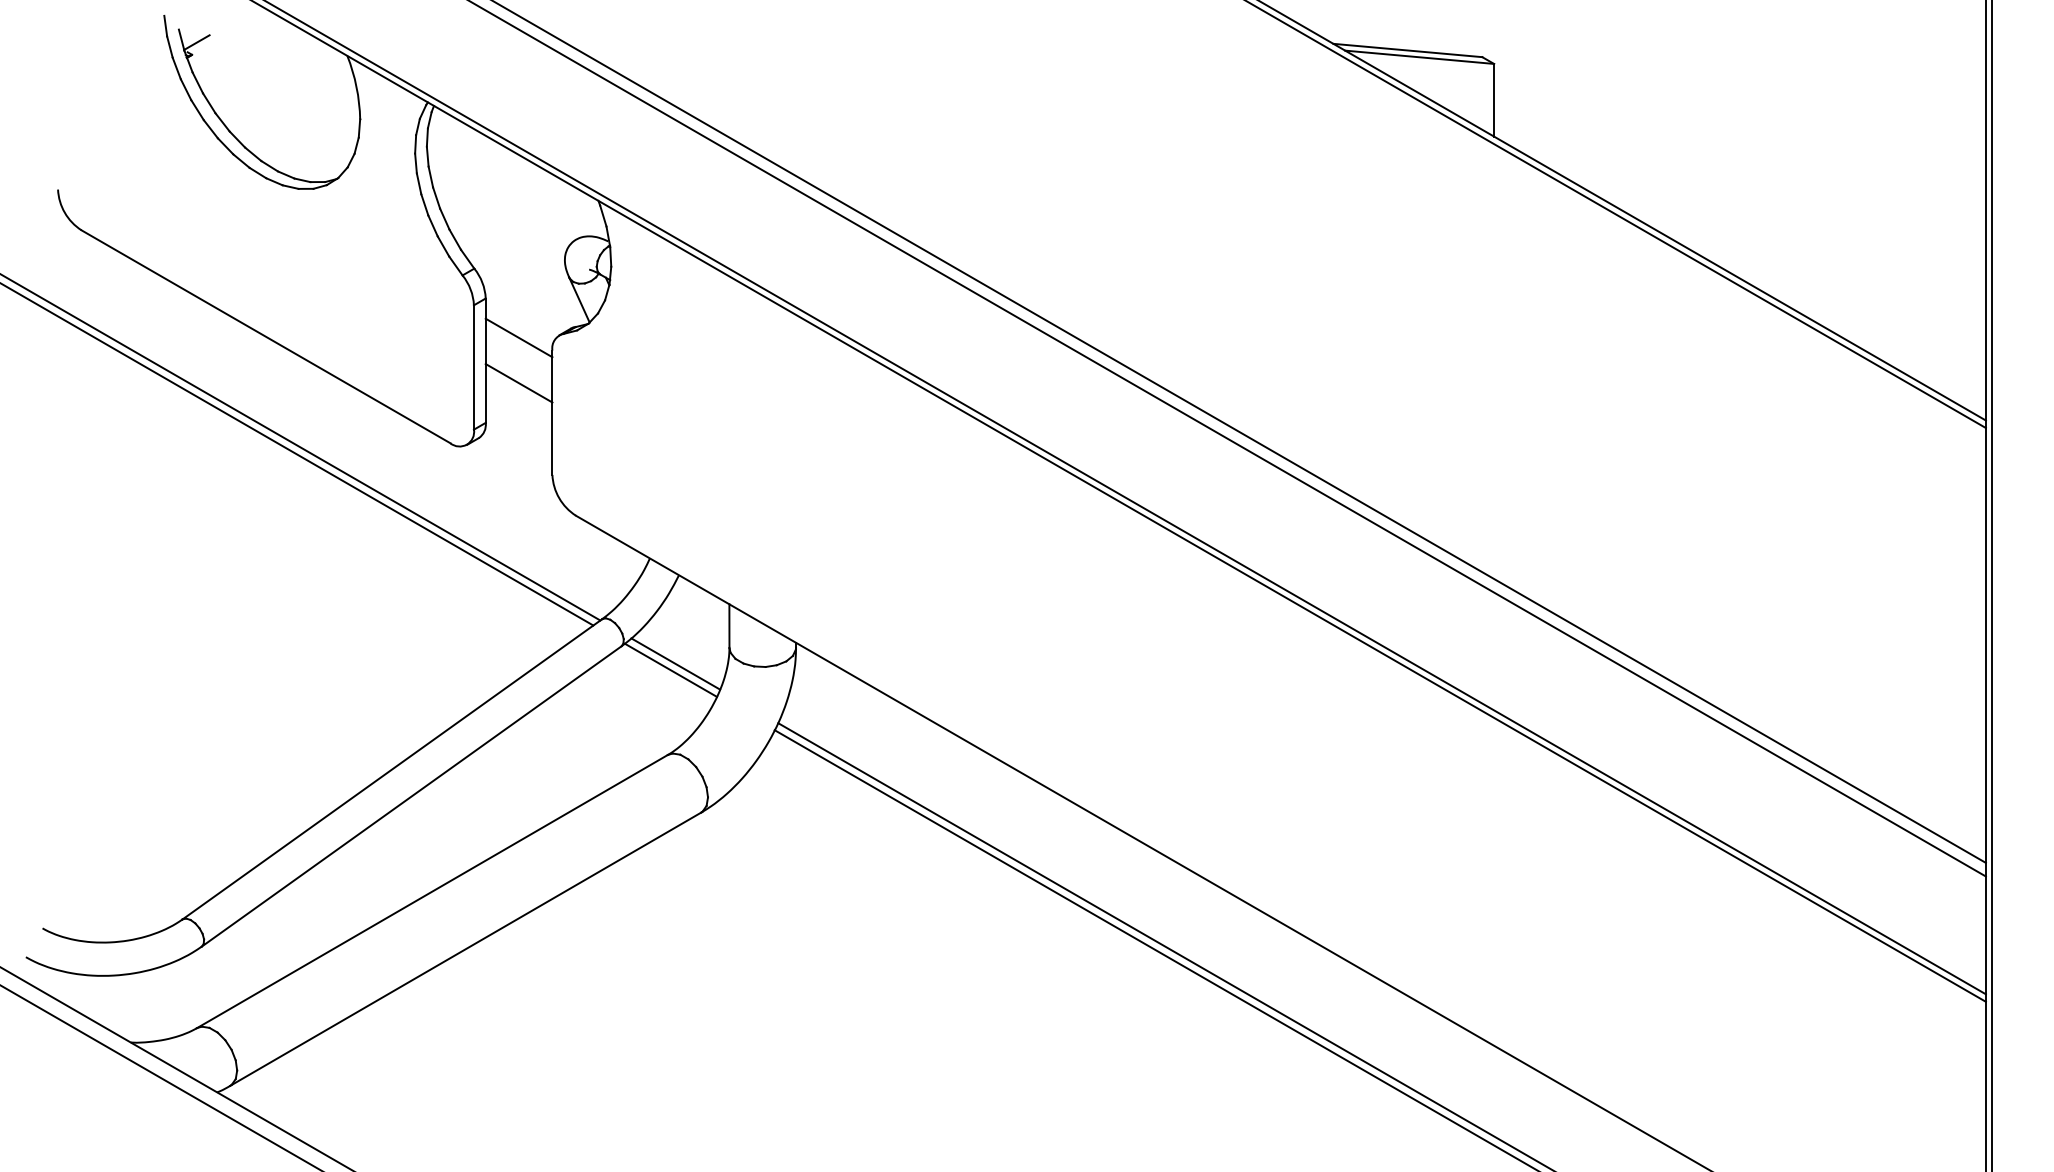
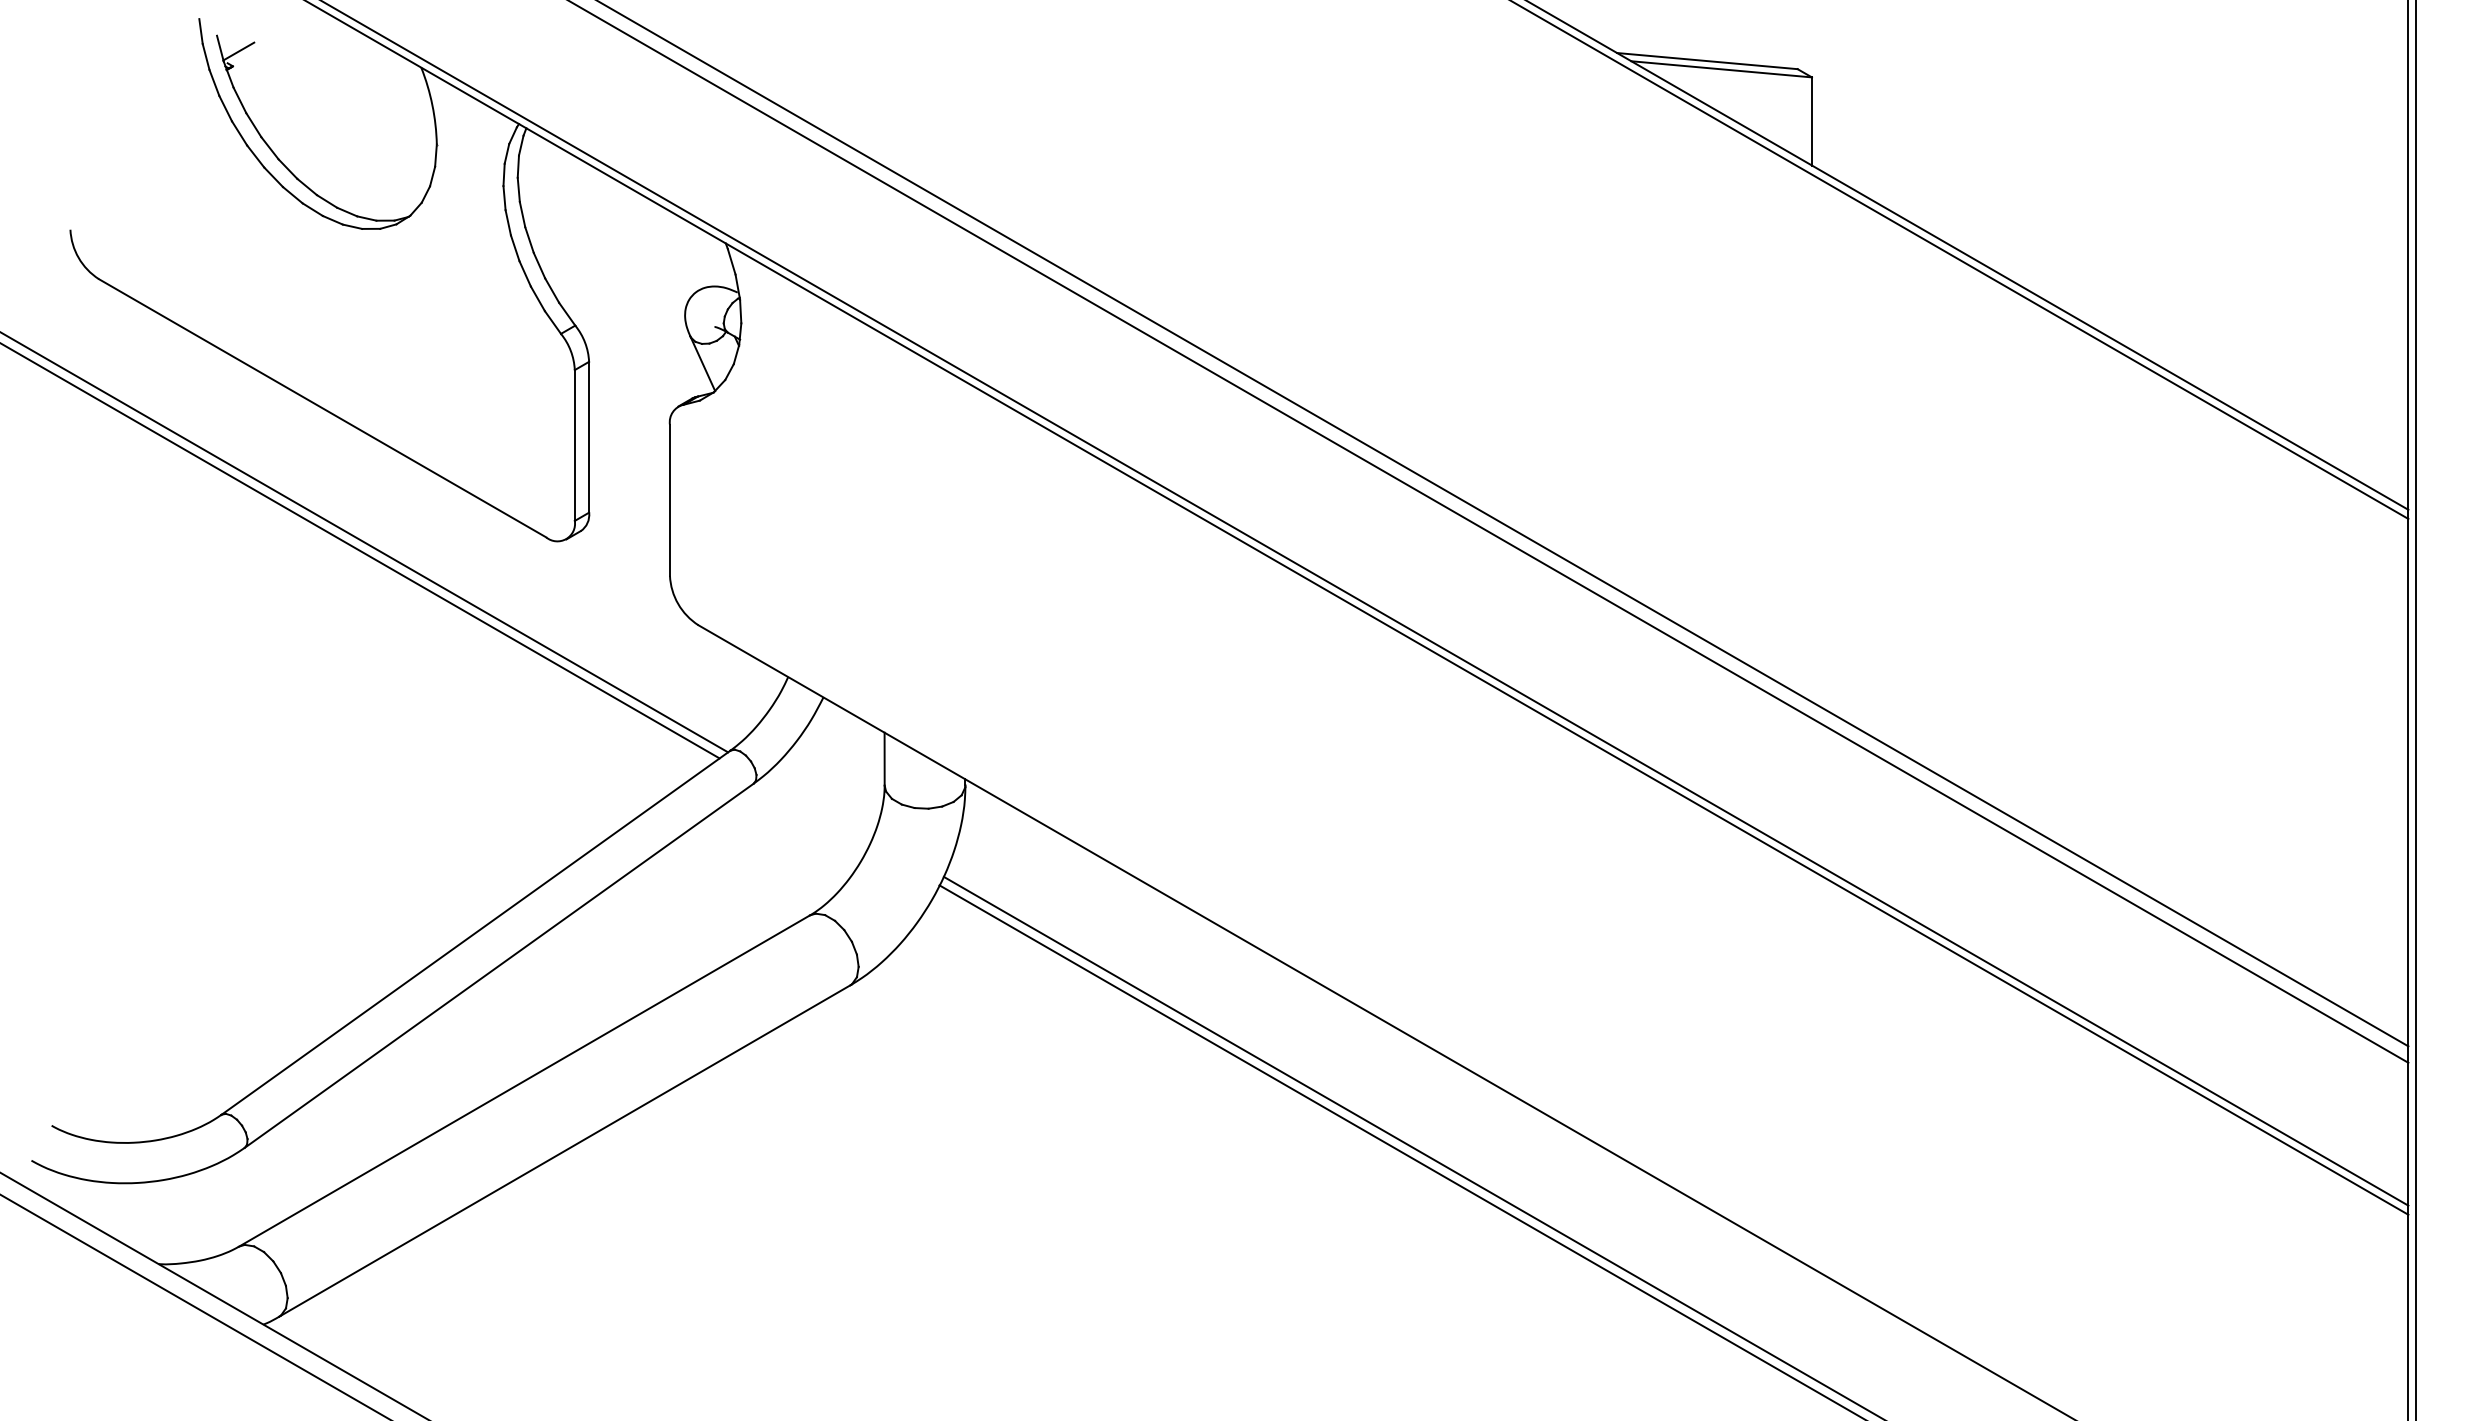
line: (519, 337) -> (629, 409), removed
line: (519, 383) -> (629, 464), removed
line: (675, 664) -> (819, 805), removed
line: (670, 670) -> (813, 812), removed

